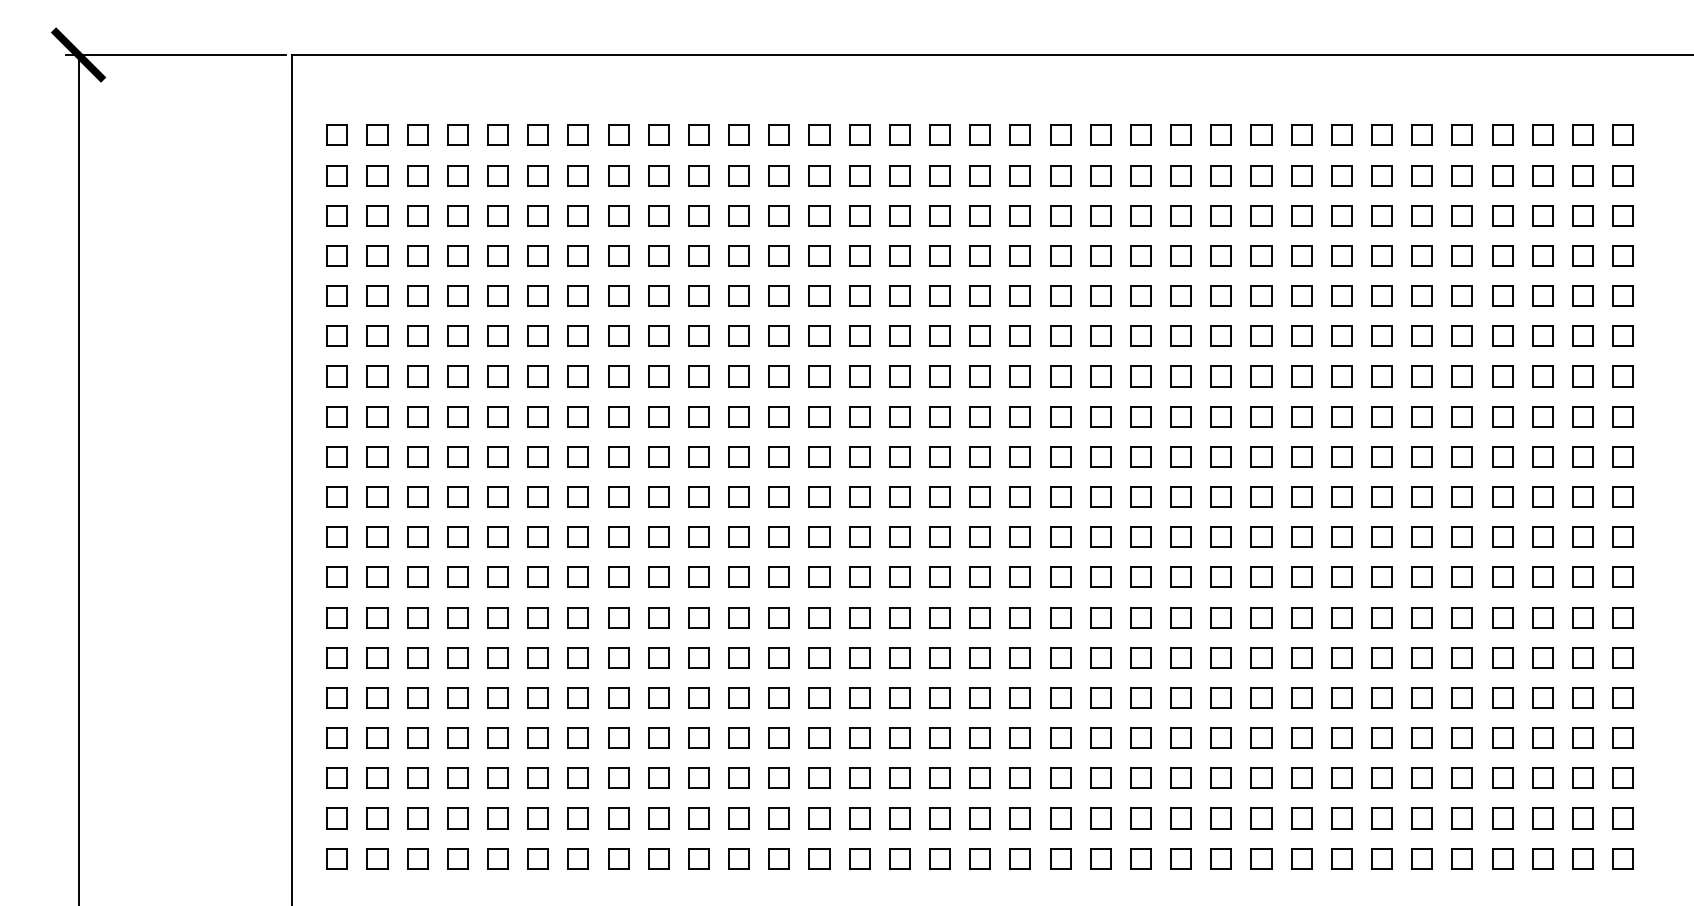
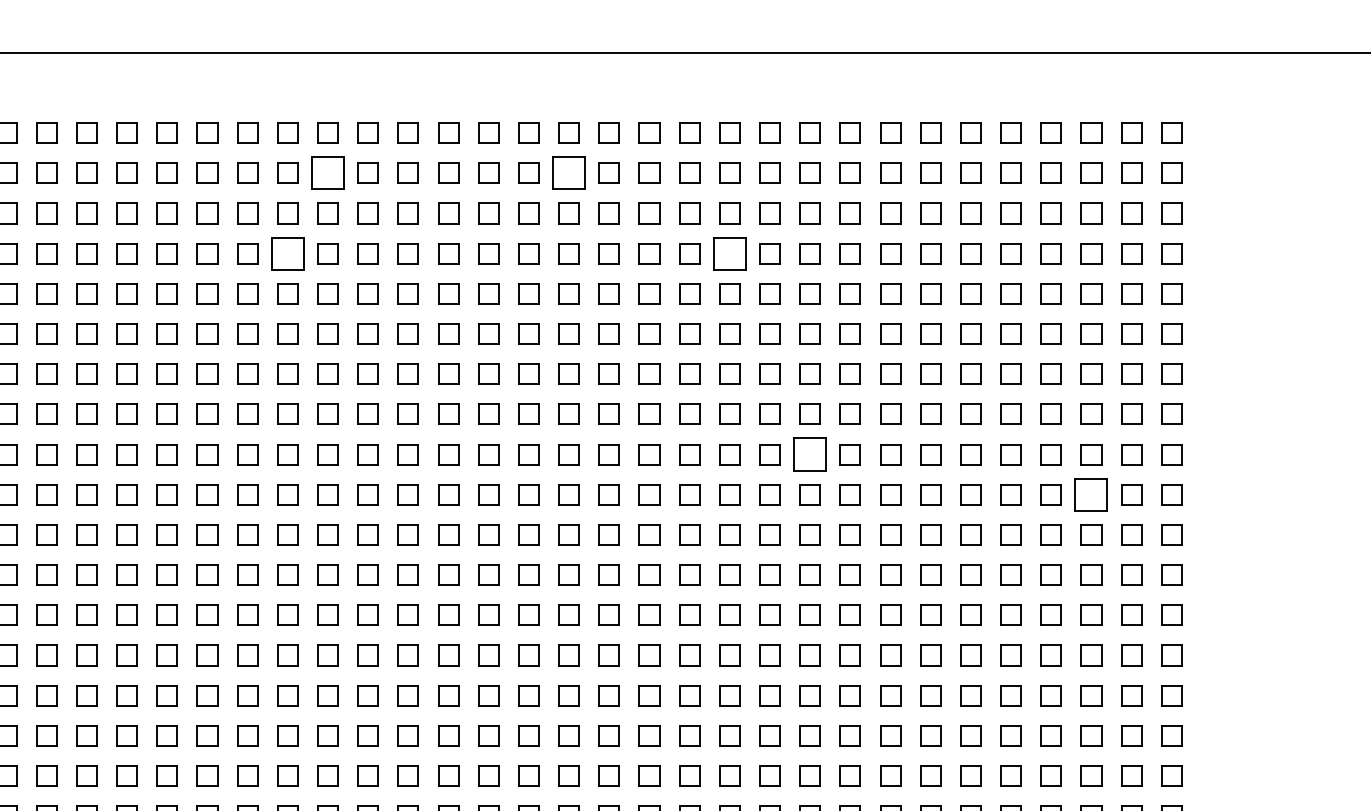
part: (778, 175) -> (327, 173), size x1.6
part: (1019, 175) -> (568, 173), size x1.6
part: (738, 255) -> (287, 253), size x1.6
part: (1180, 255) -> (729, 253), size x1.6
part: (1261, 456) -> (810, 454), size x1.6
part: (1542, 496) -> (1091, 494), size x1.6

